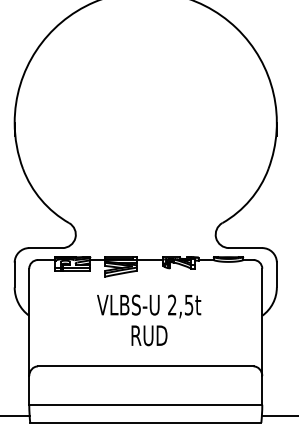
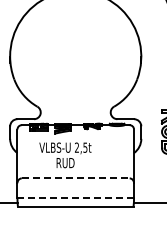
text: (149, 320) -> (65, 155), moved
line: (145, 366) -> (75, 178), solid -> dashed
line: (145, 404) -> (75, 197), solid -> dashed

